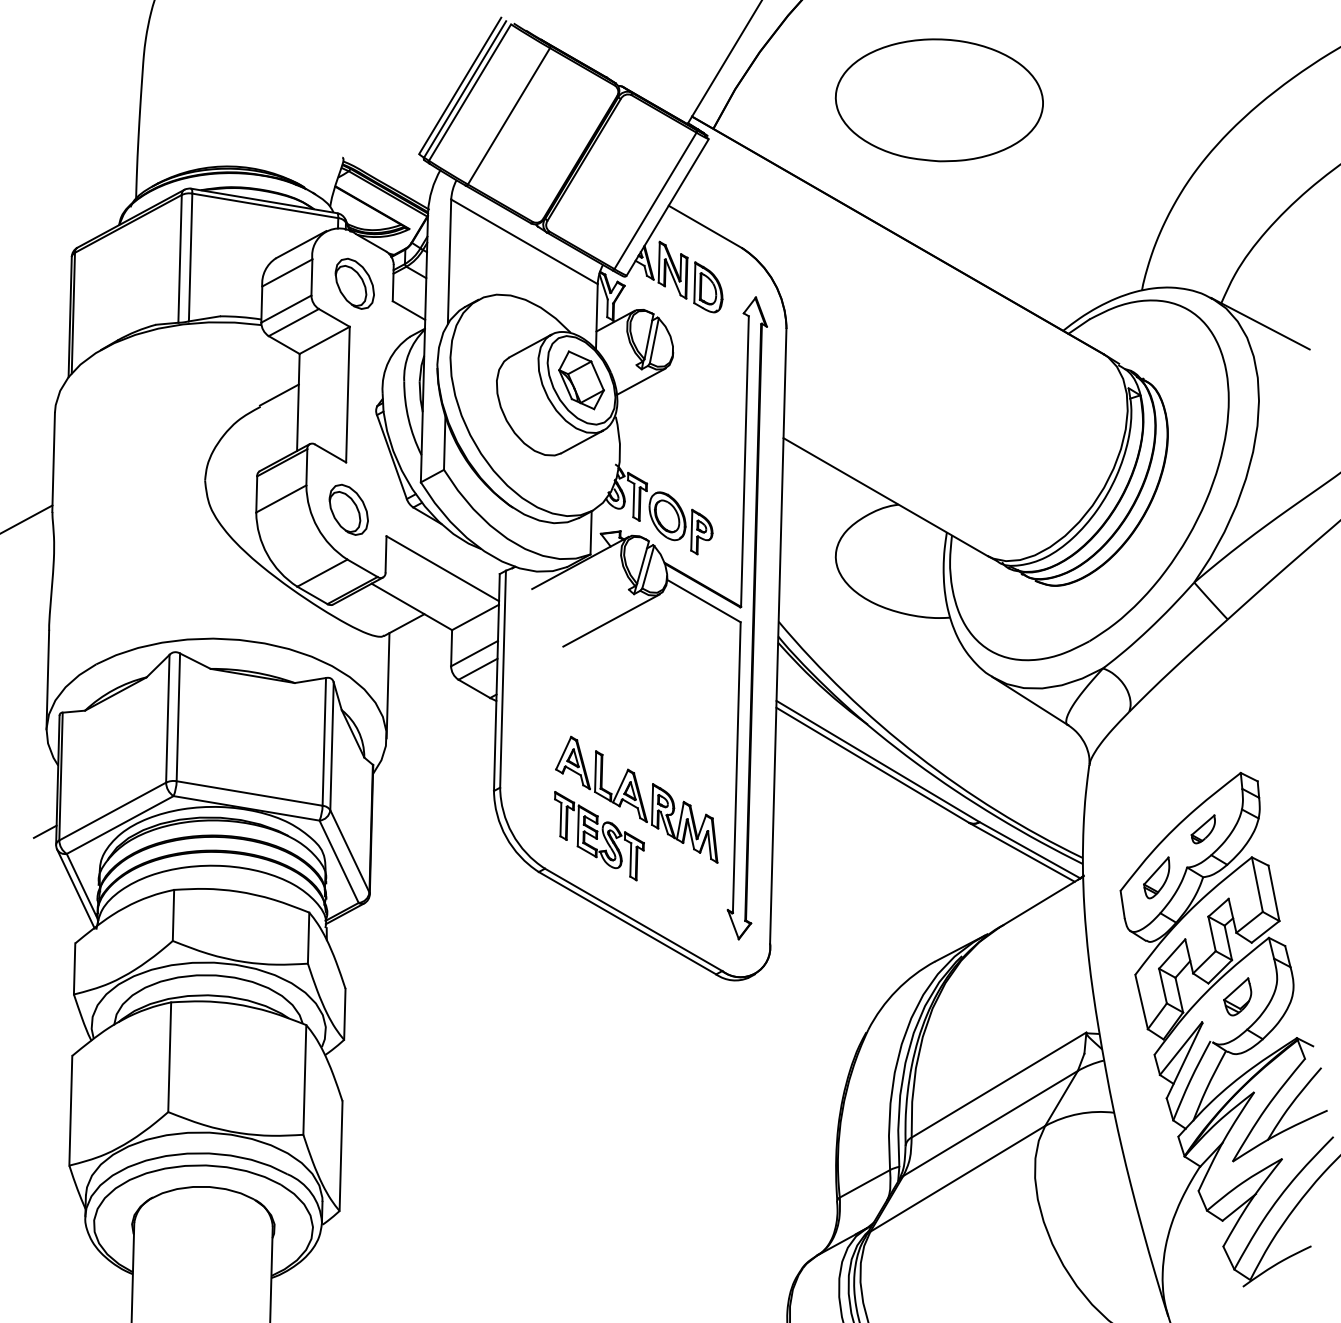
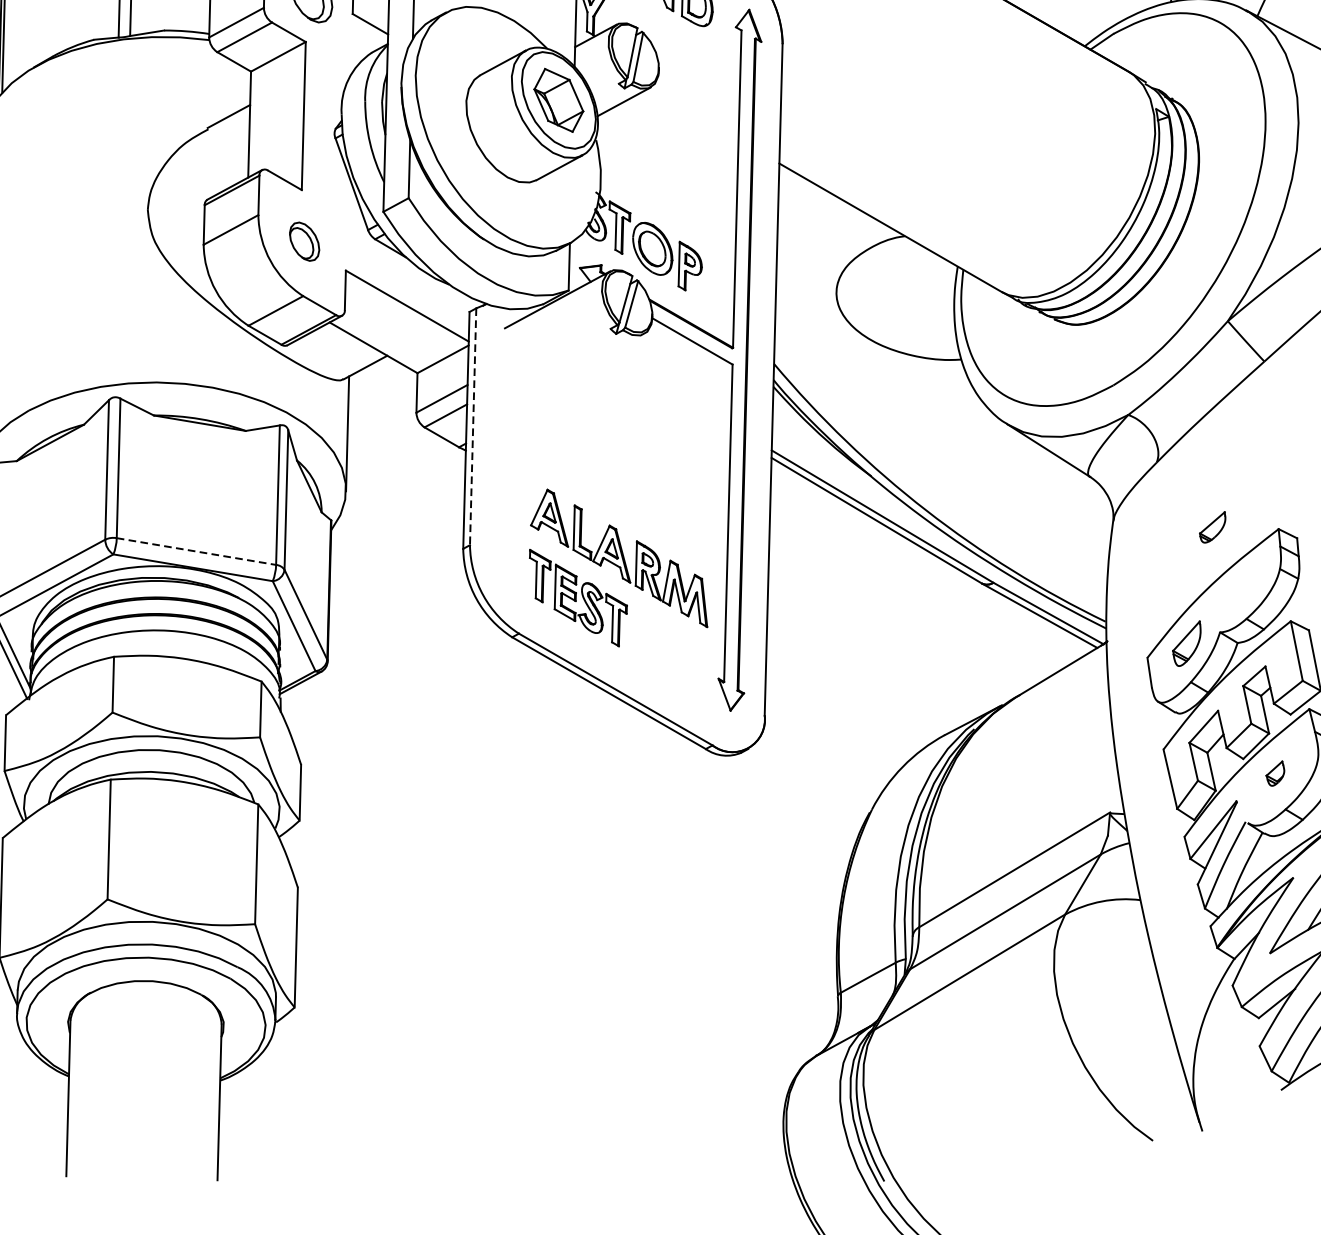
part: (348, 509) -> (304, 241), size x0.7
line: (611, 620) -> (591, 362), removed
line: (503, 679) -> (473, 427), solid -> dashed
line: (249, 793) -> (196, 551), solid -> dashed
part: (1202, 829) -> (1211, 527), moved
part: (1237, 996) -> (1275, 773), size x0.6

